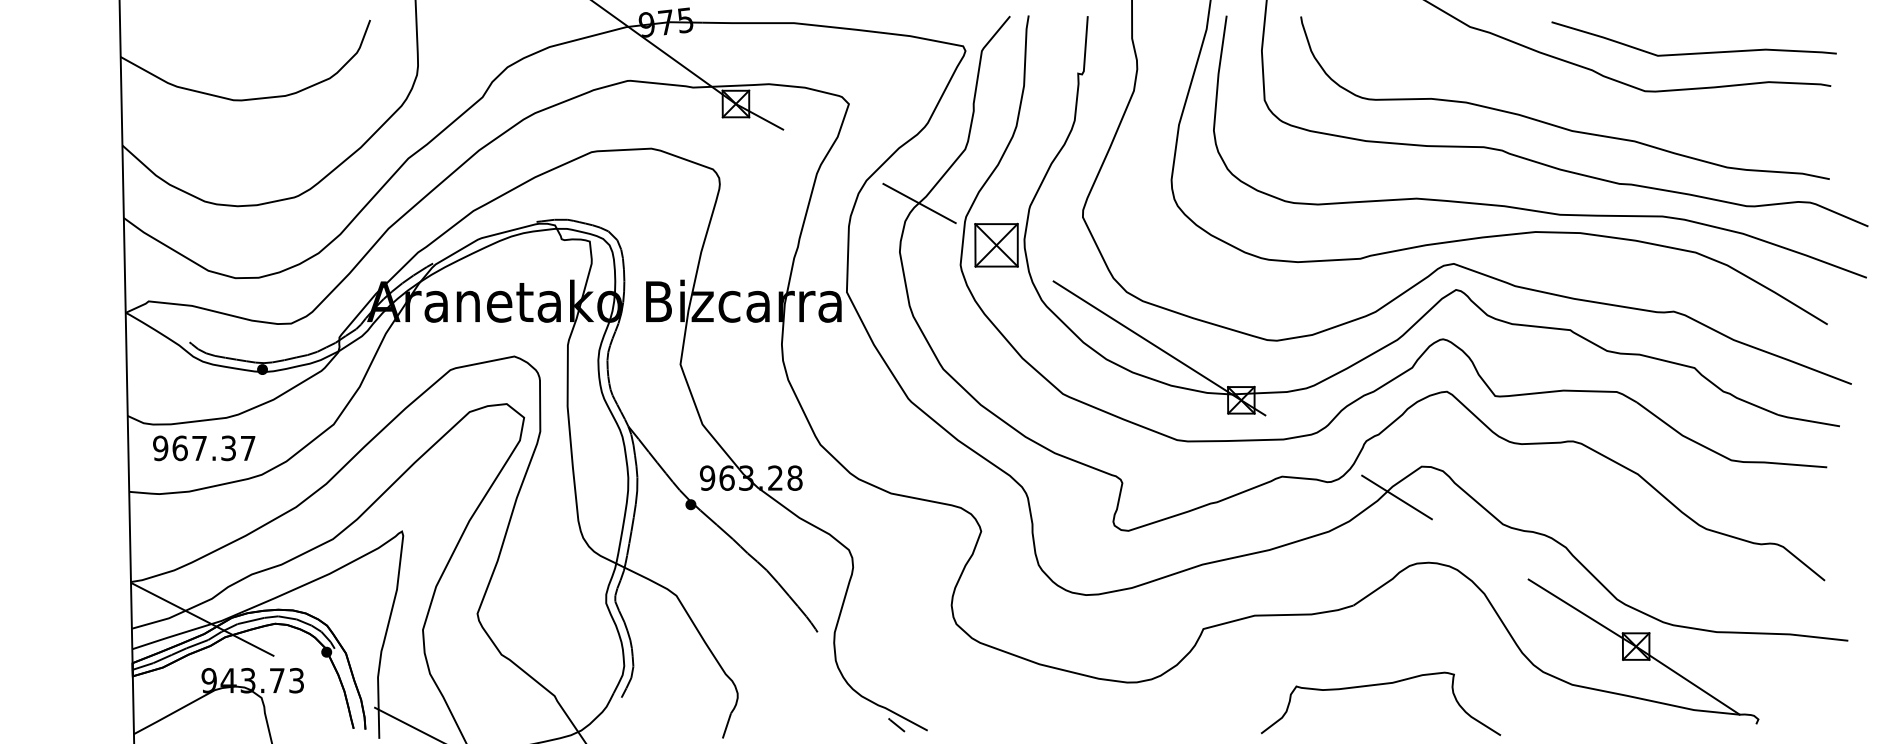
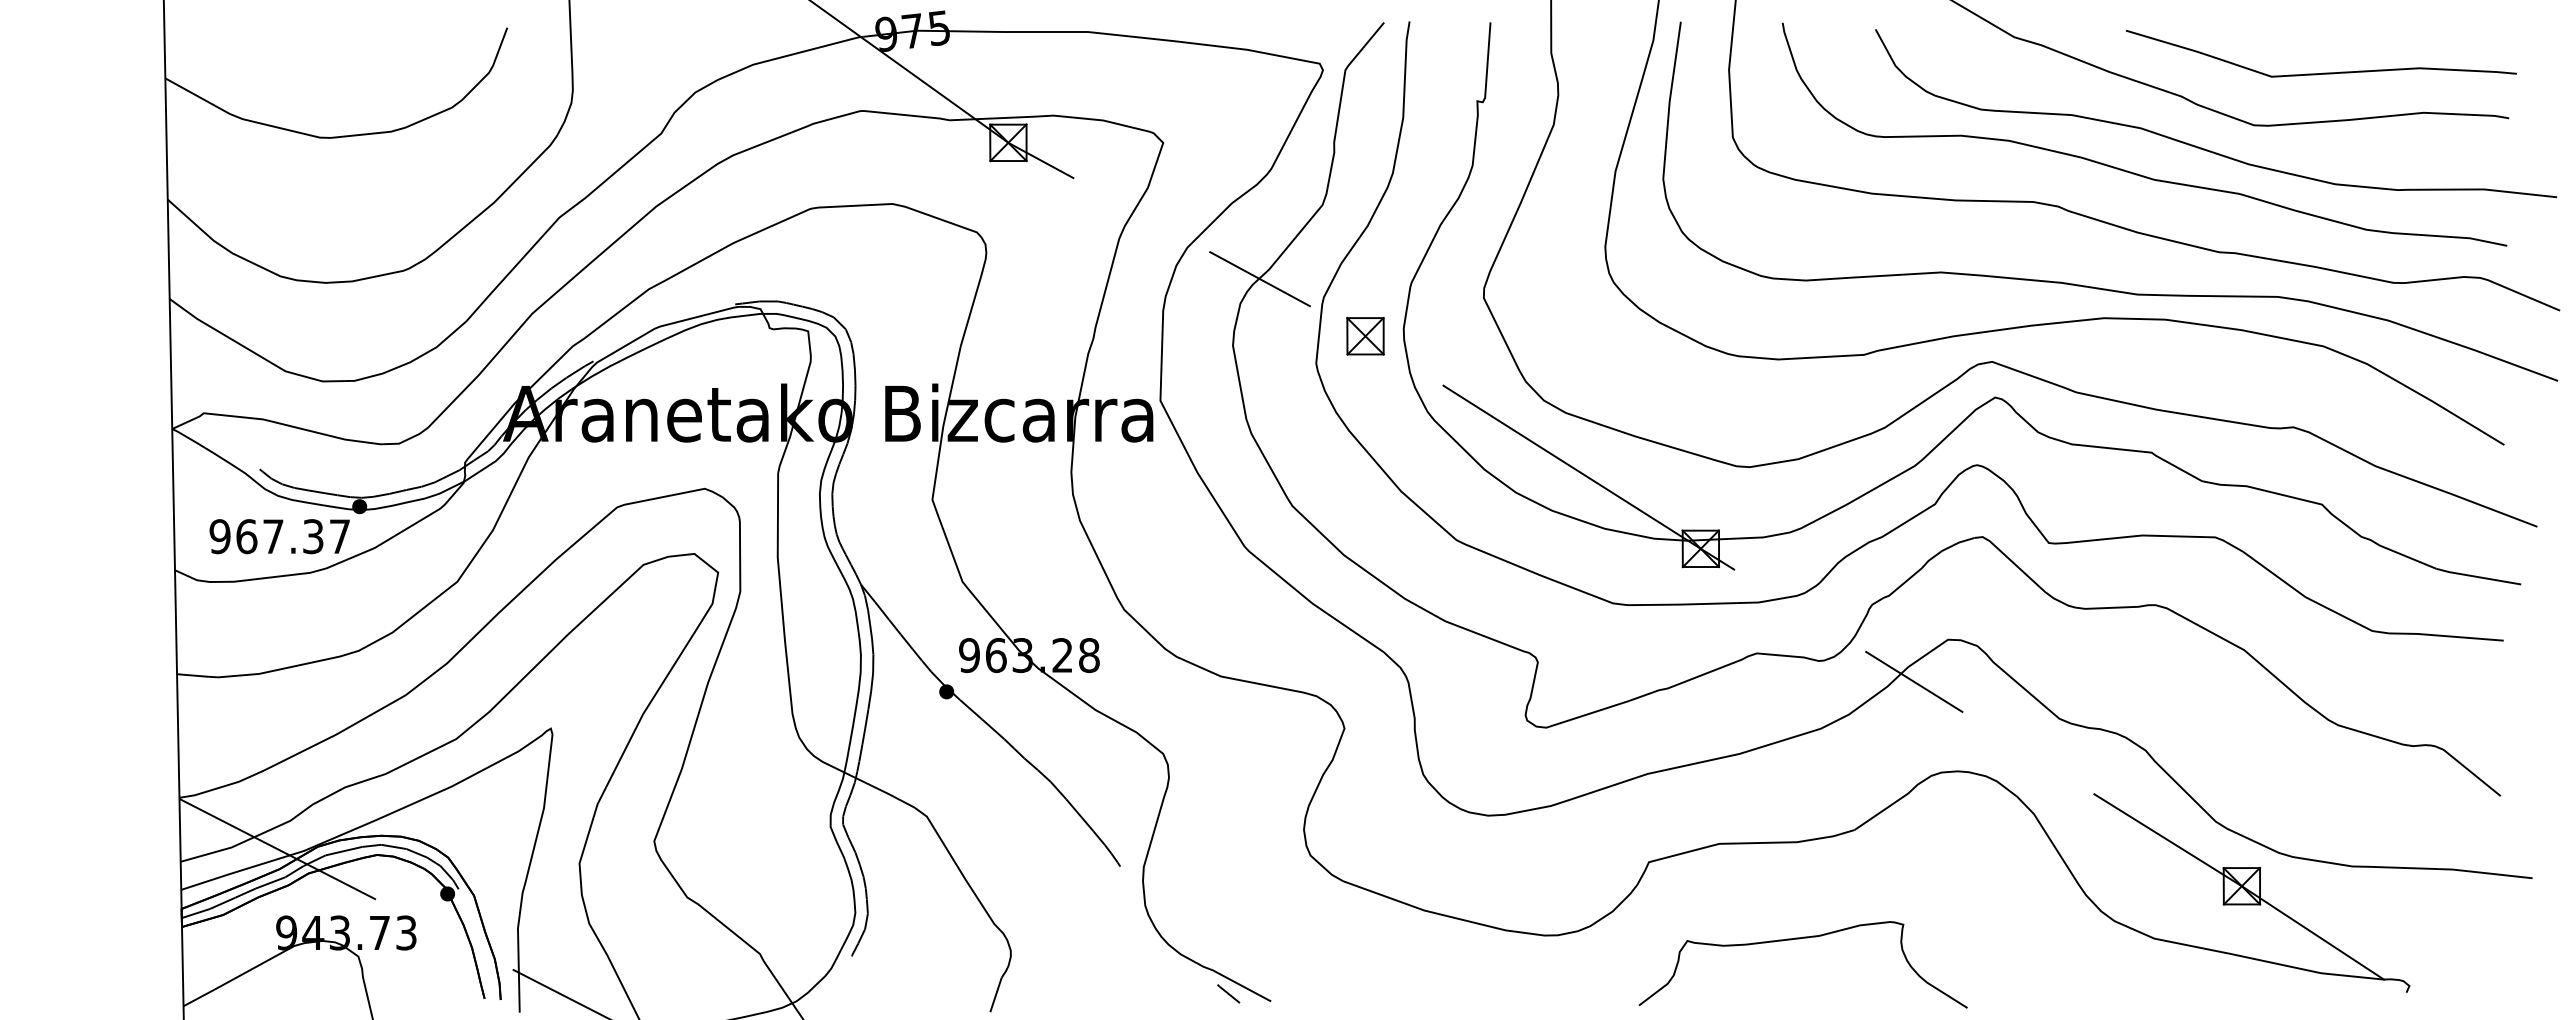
curve: (1608, 108) -> (2204, 148), added
part: (996, 244) -> (1365, 335), size x0.62
text: (203, 448) -> (279, 536), moved
curve: (1378, 685) -> (1799, 939), moved

